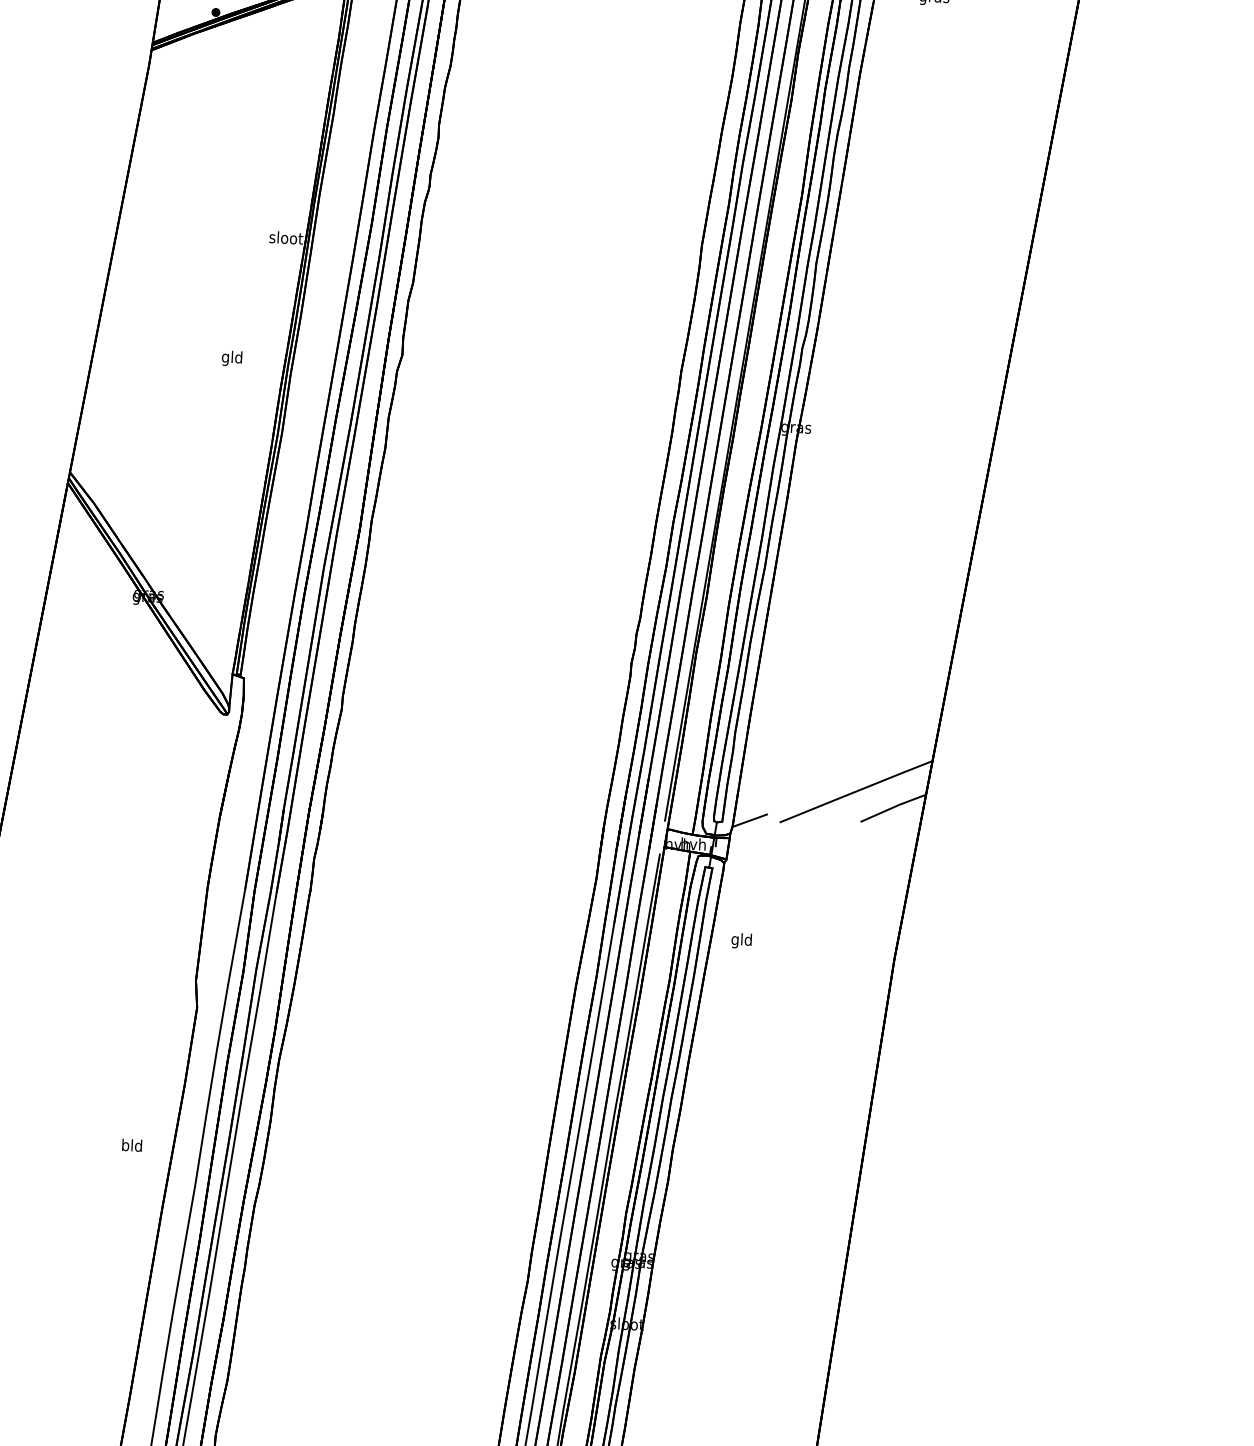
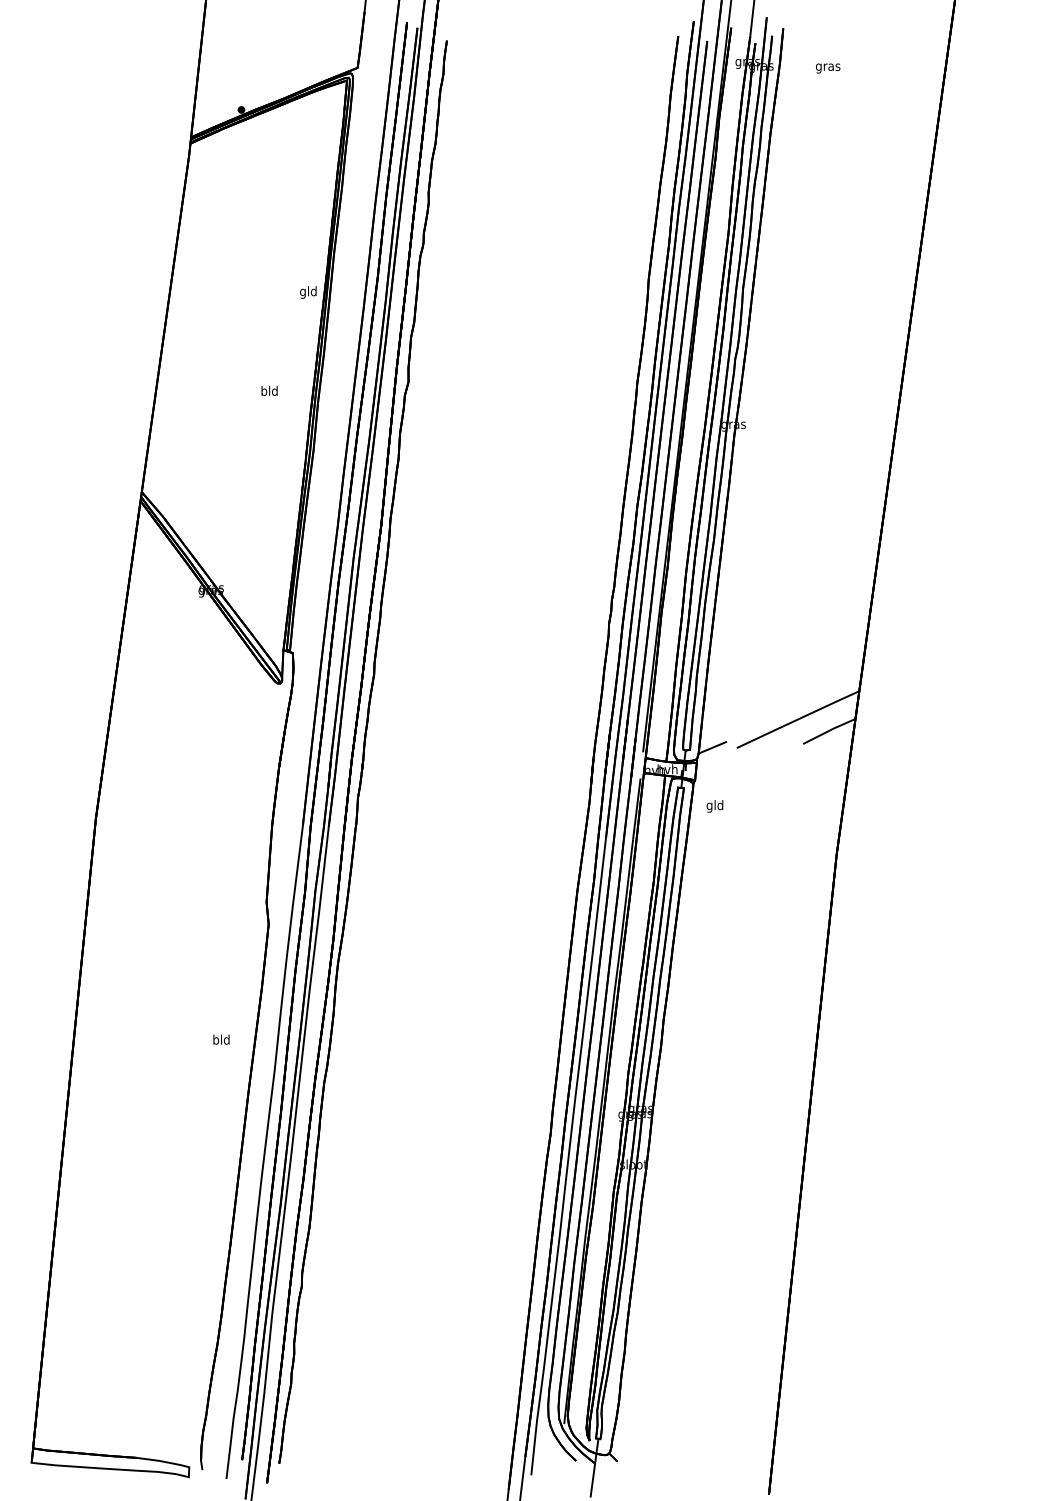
text: (286, 239) -> (308, 292), sloot -> gld
text: (226, 358) -> (264, 392), gld -> bld
text: (741, 941) -> (714, 806), moved

